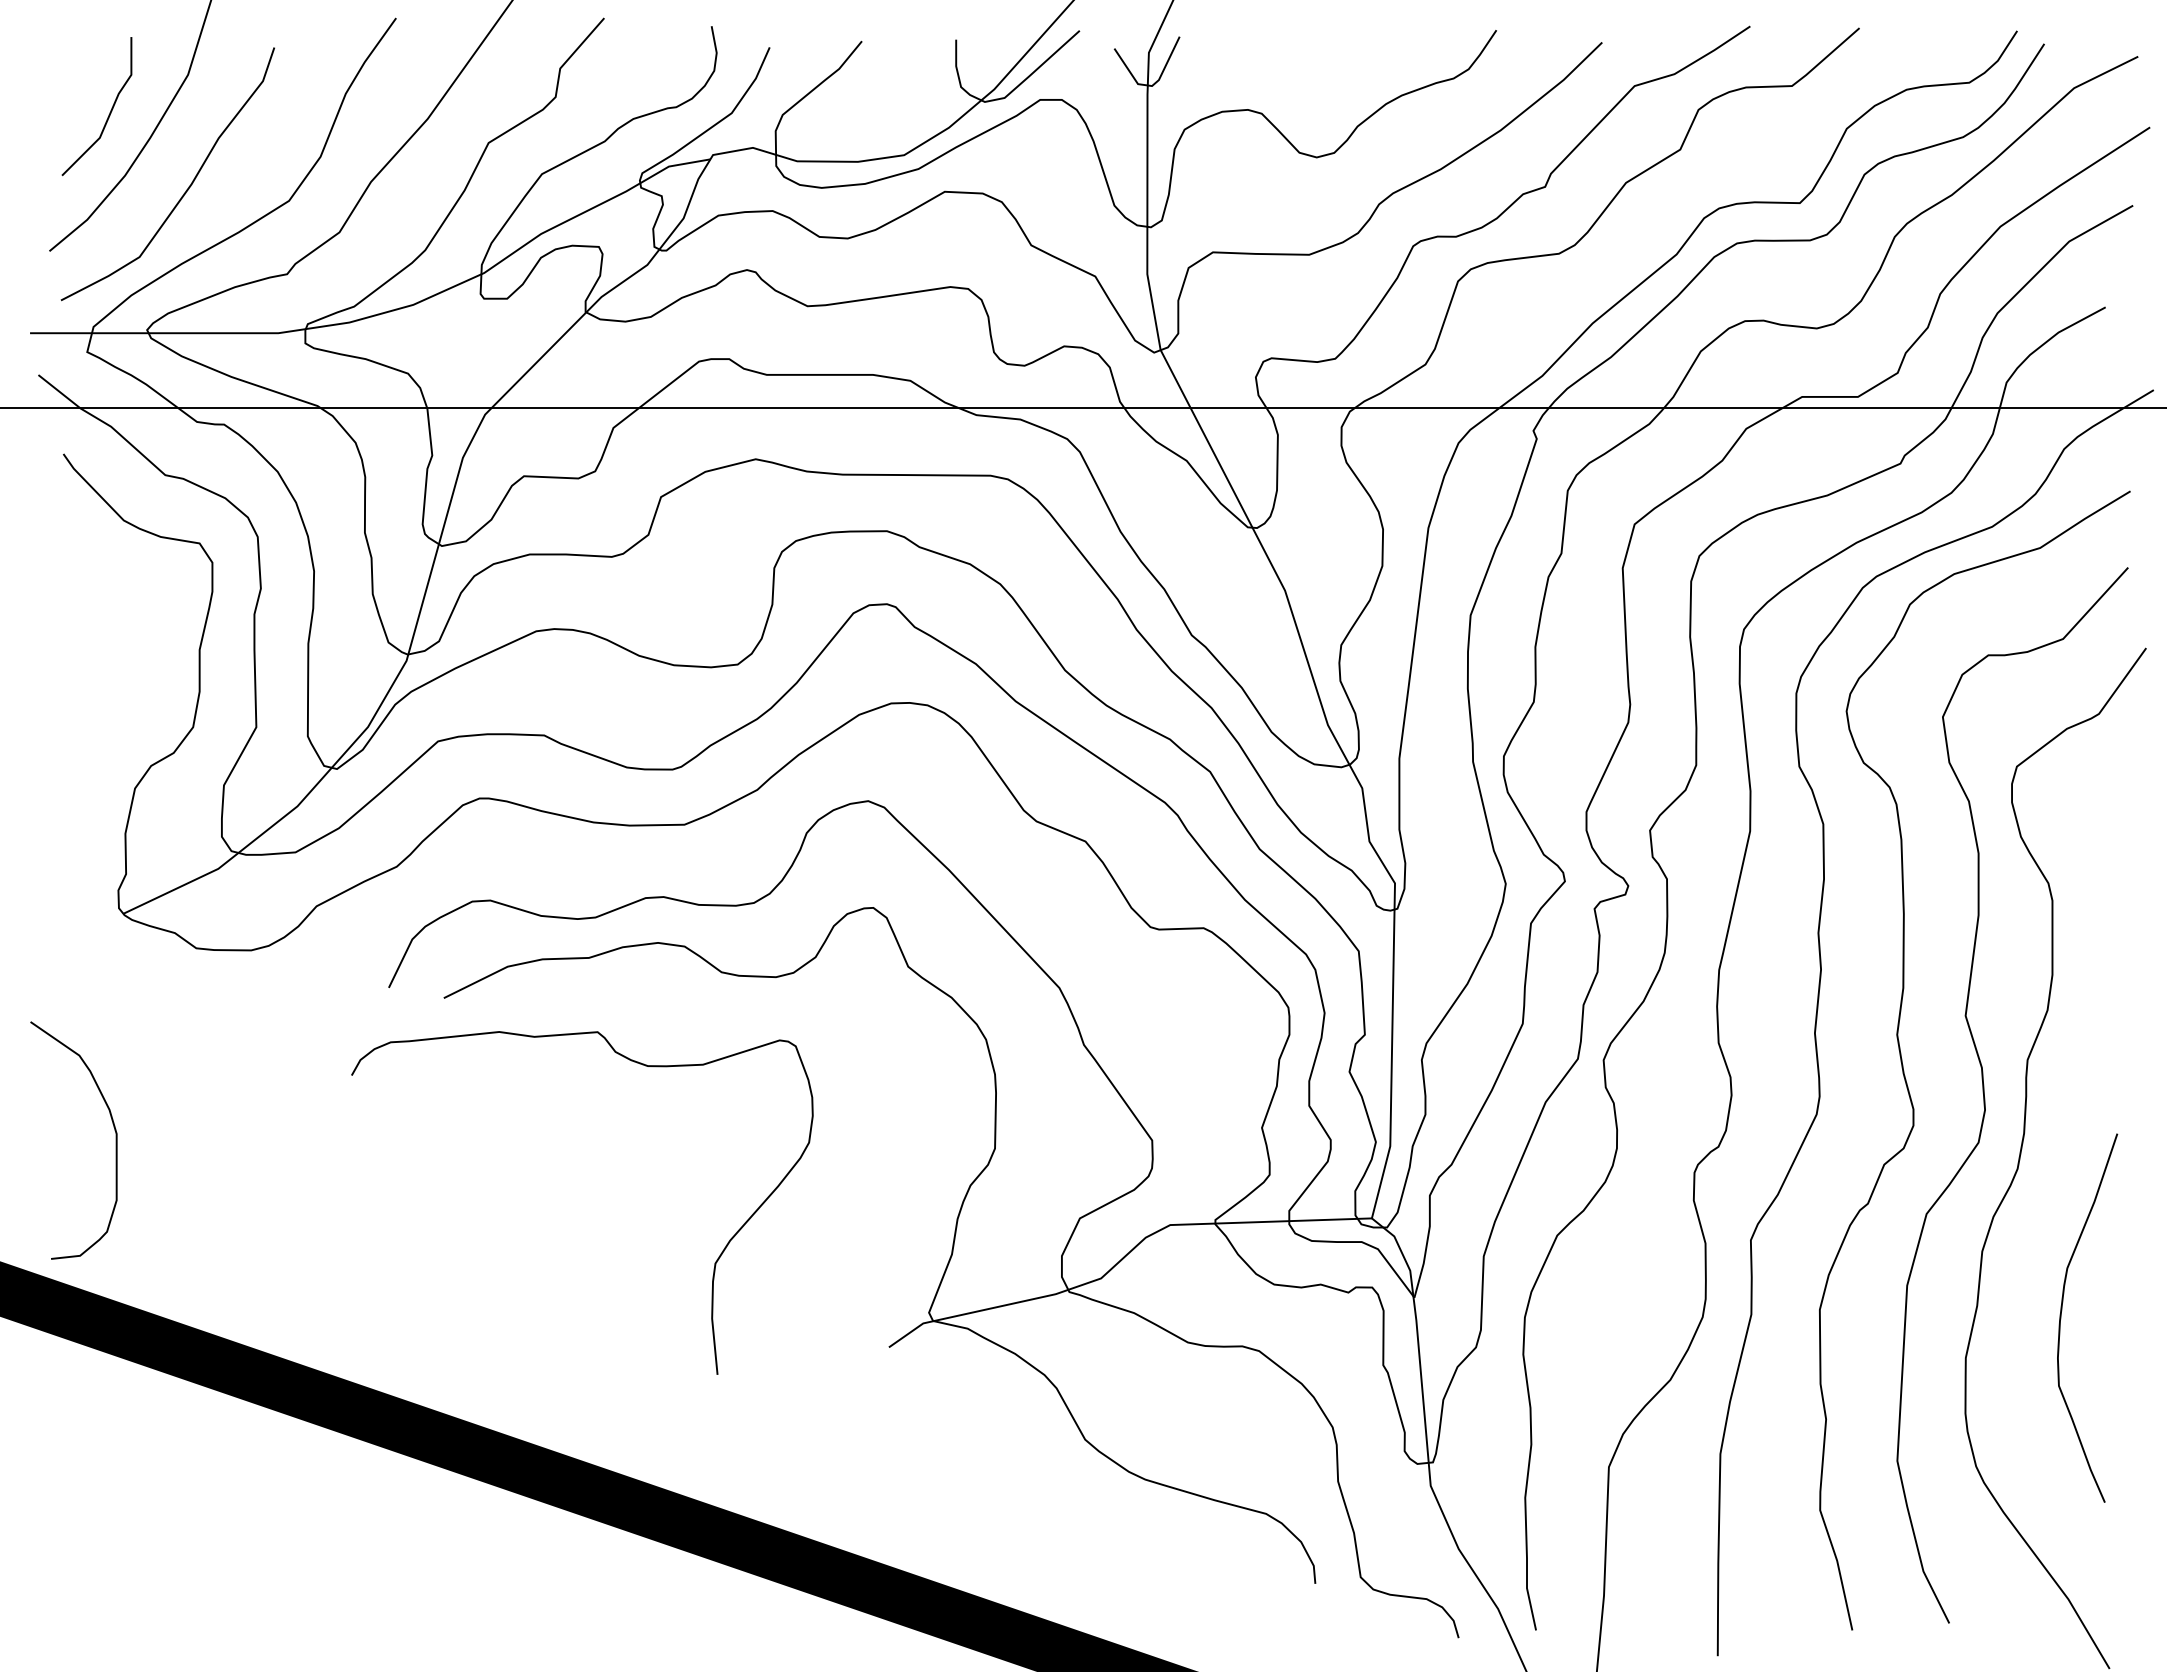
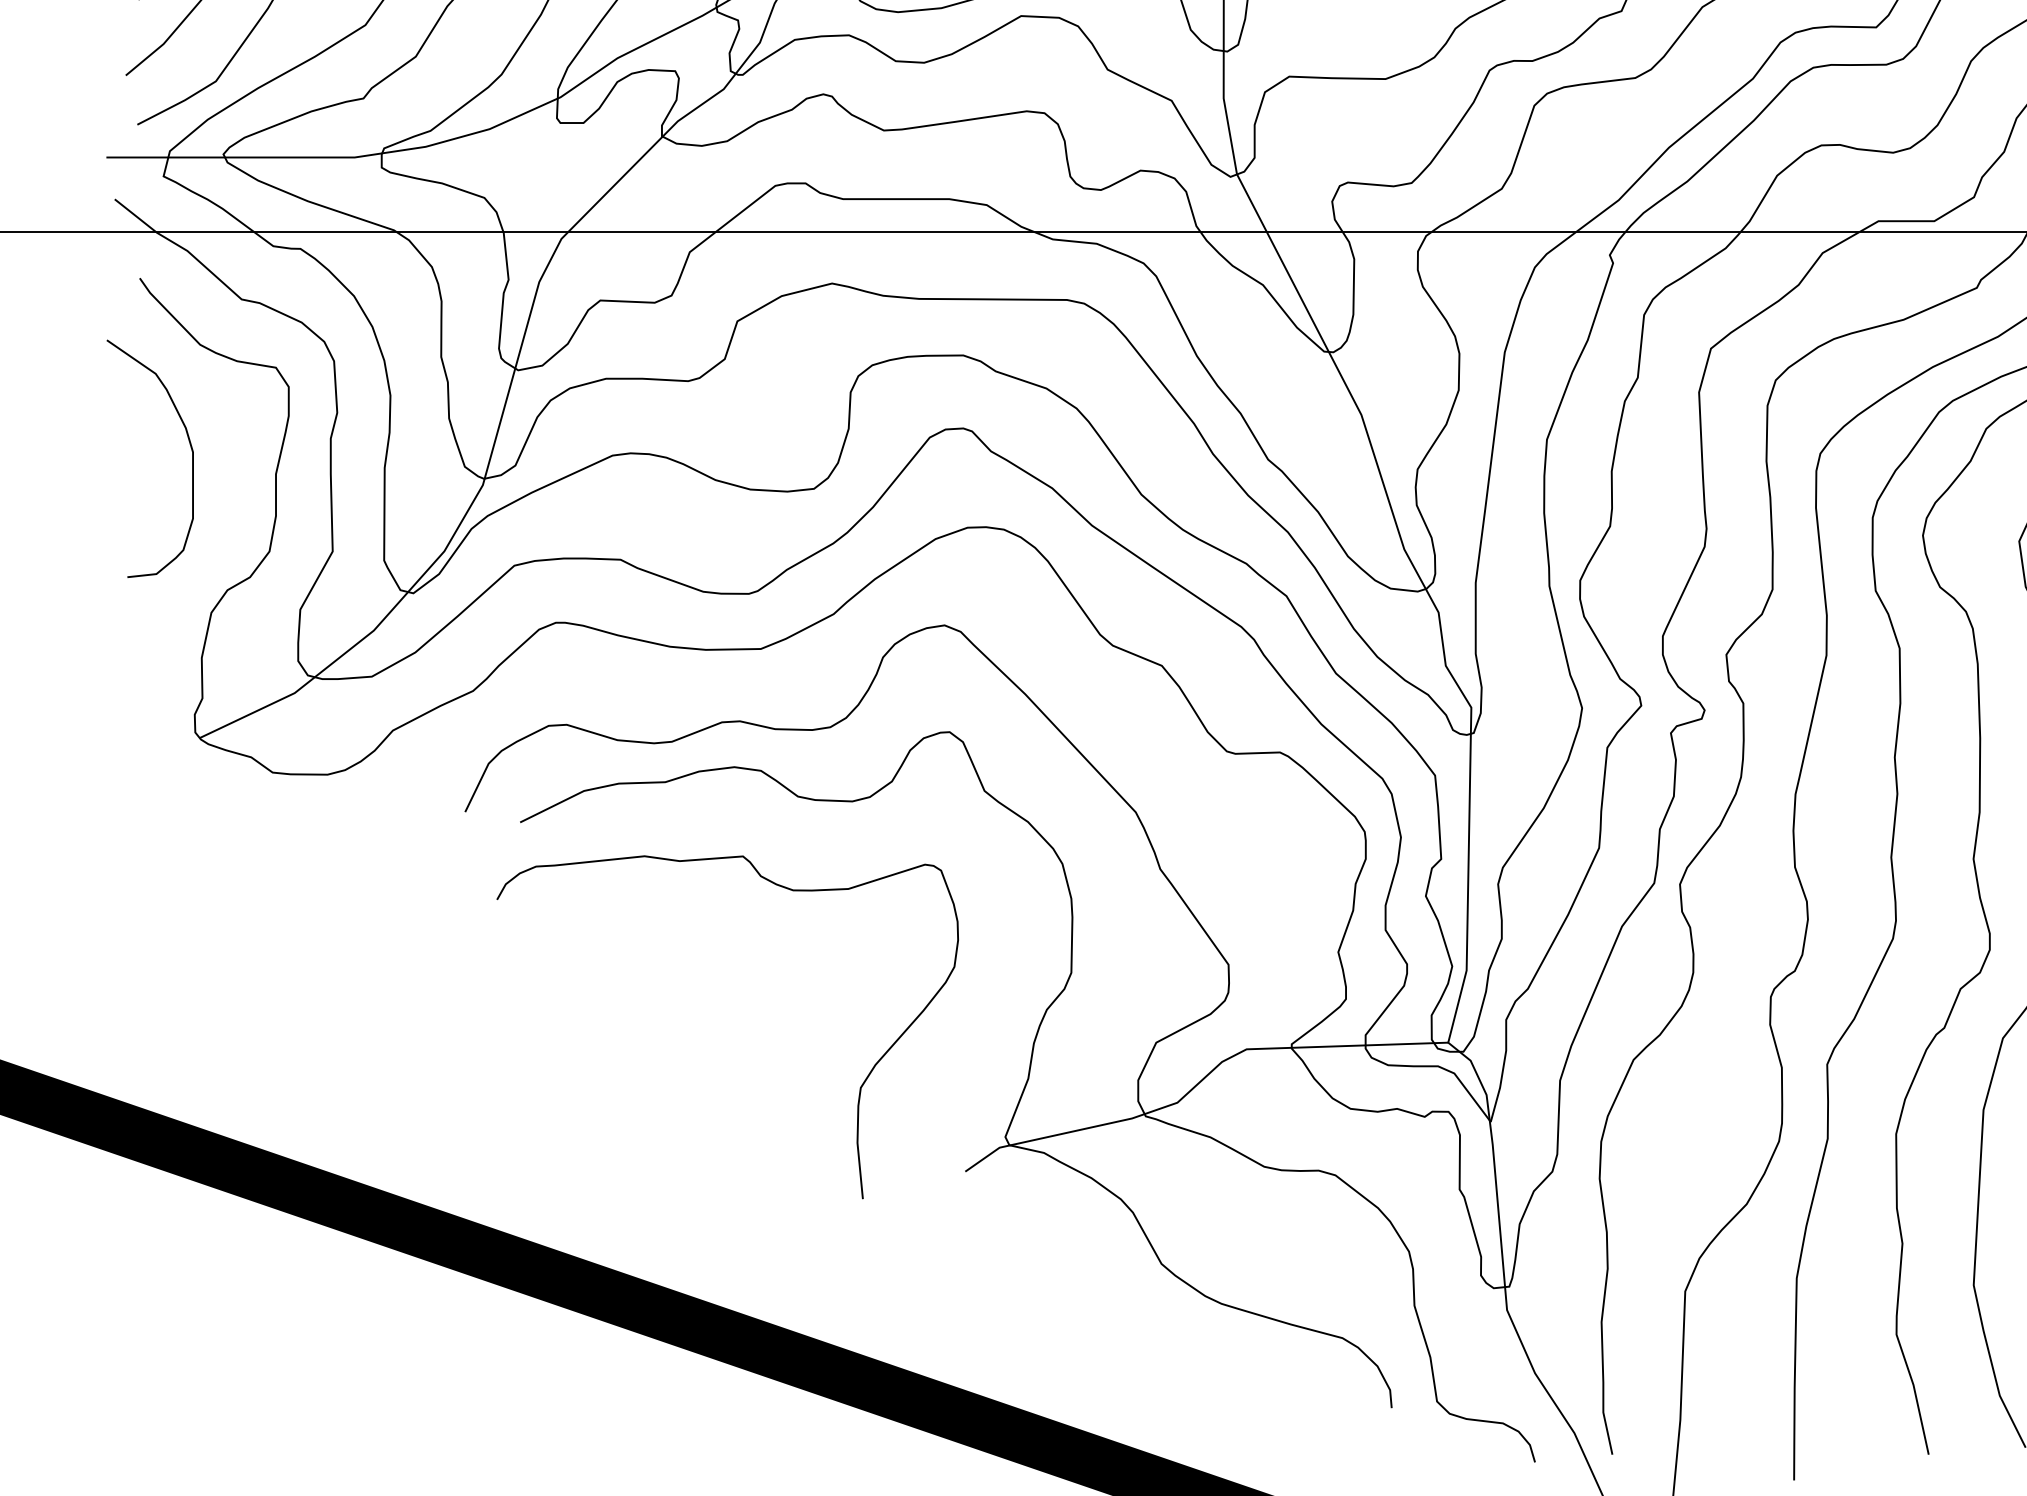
curve: (115, 1140) -> (191, 458), moved
curve: (714, 1263) -> (859, 1087), moved

